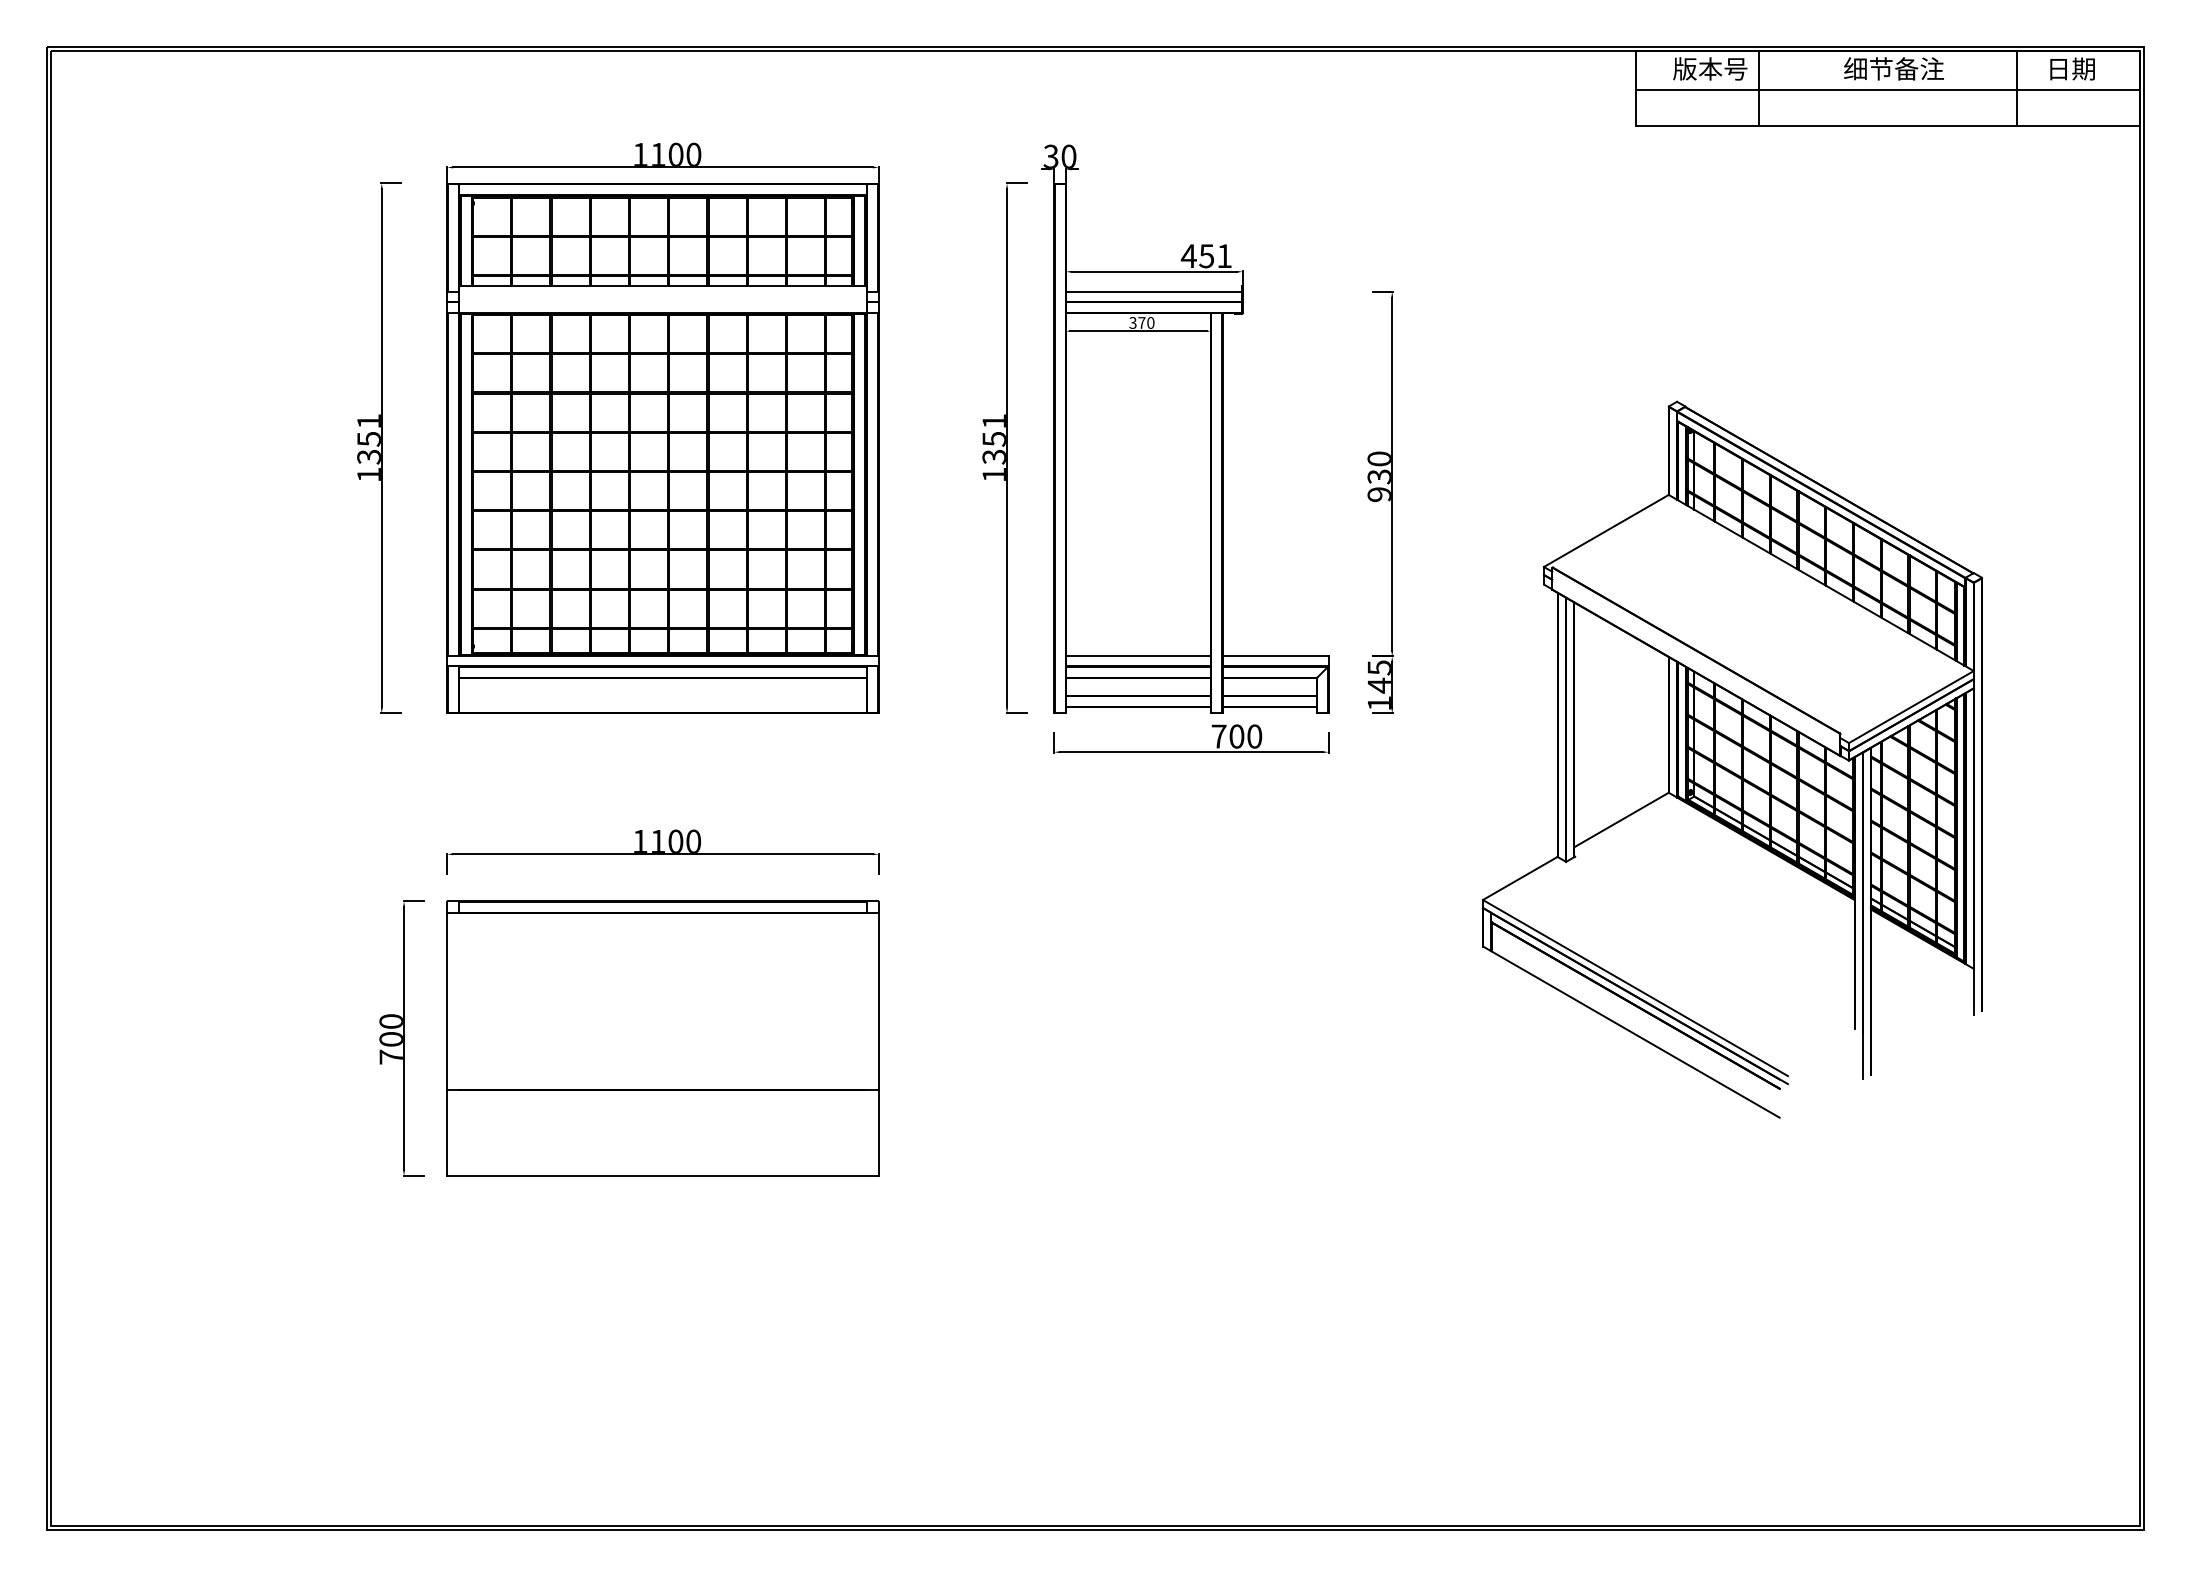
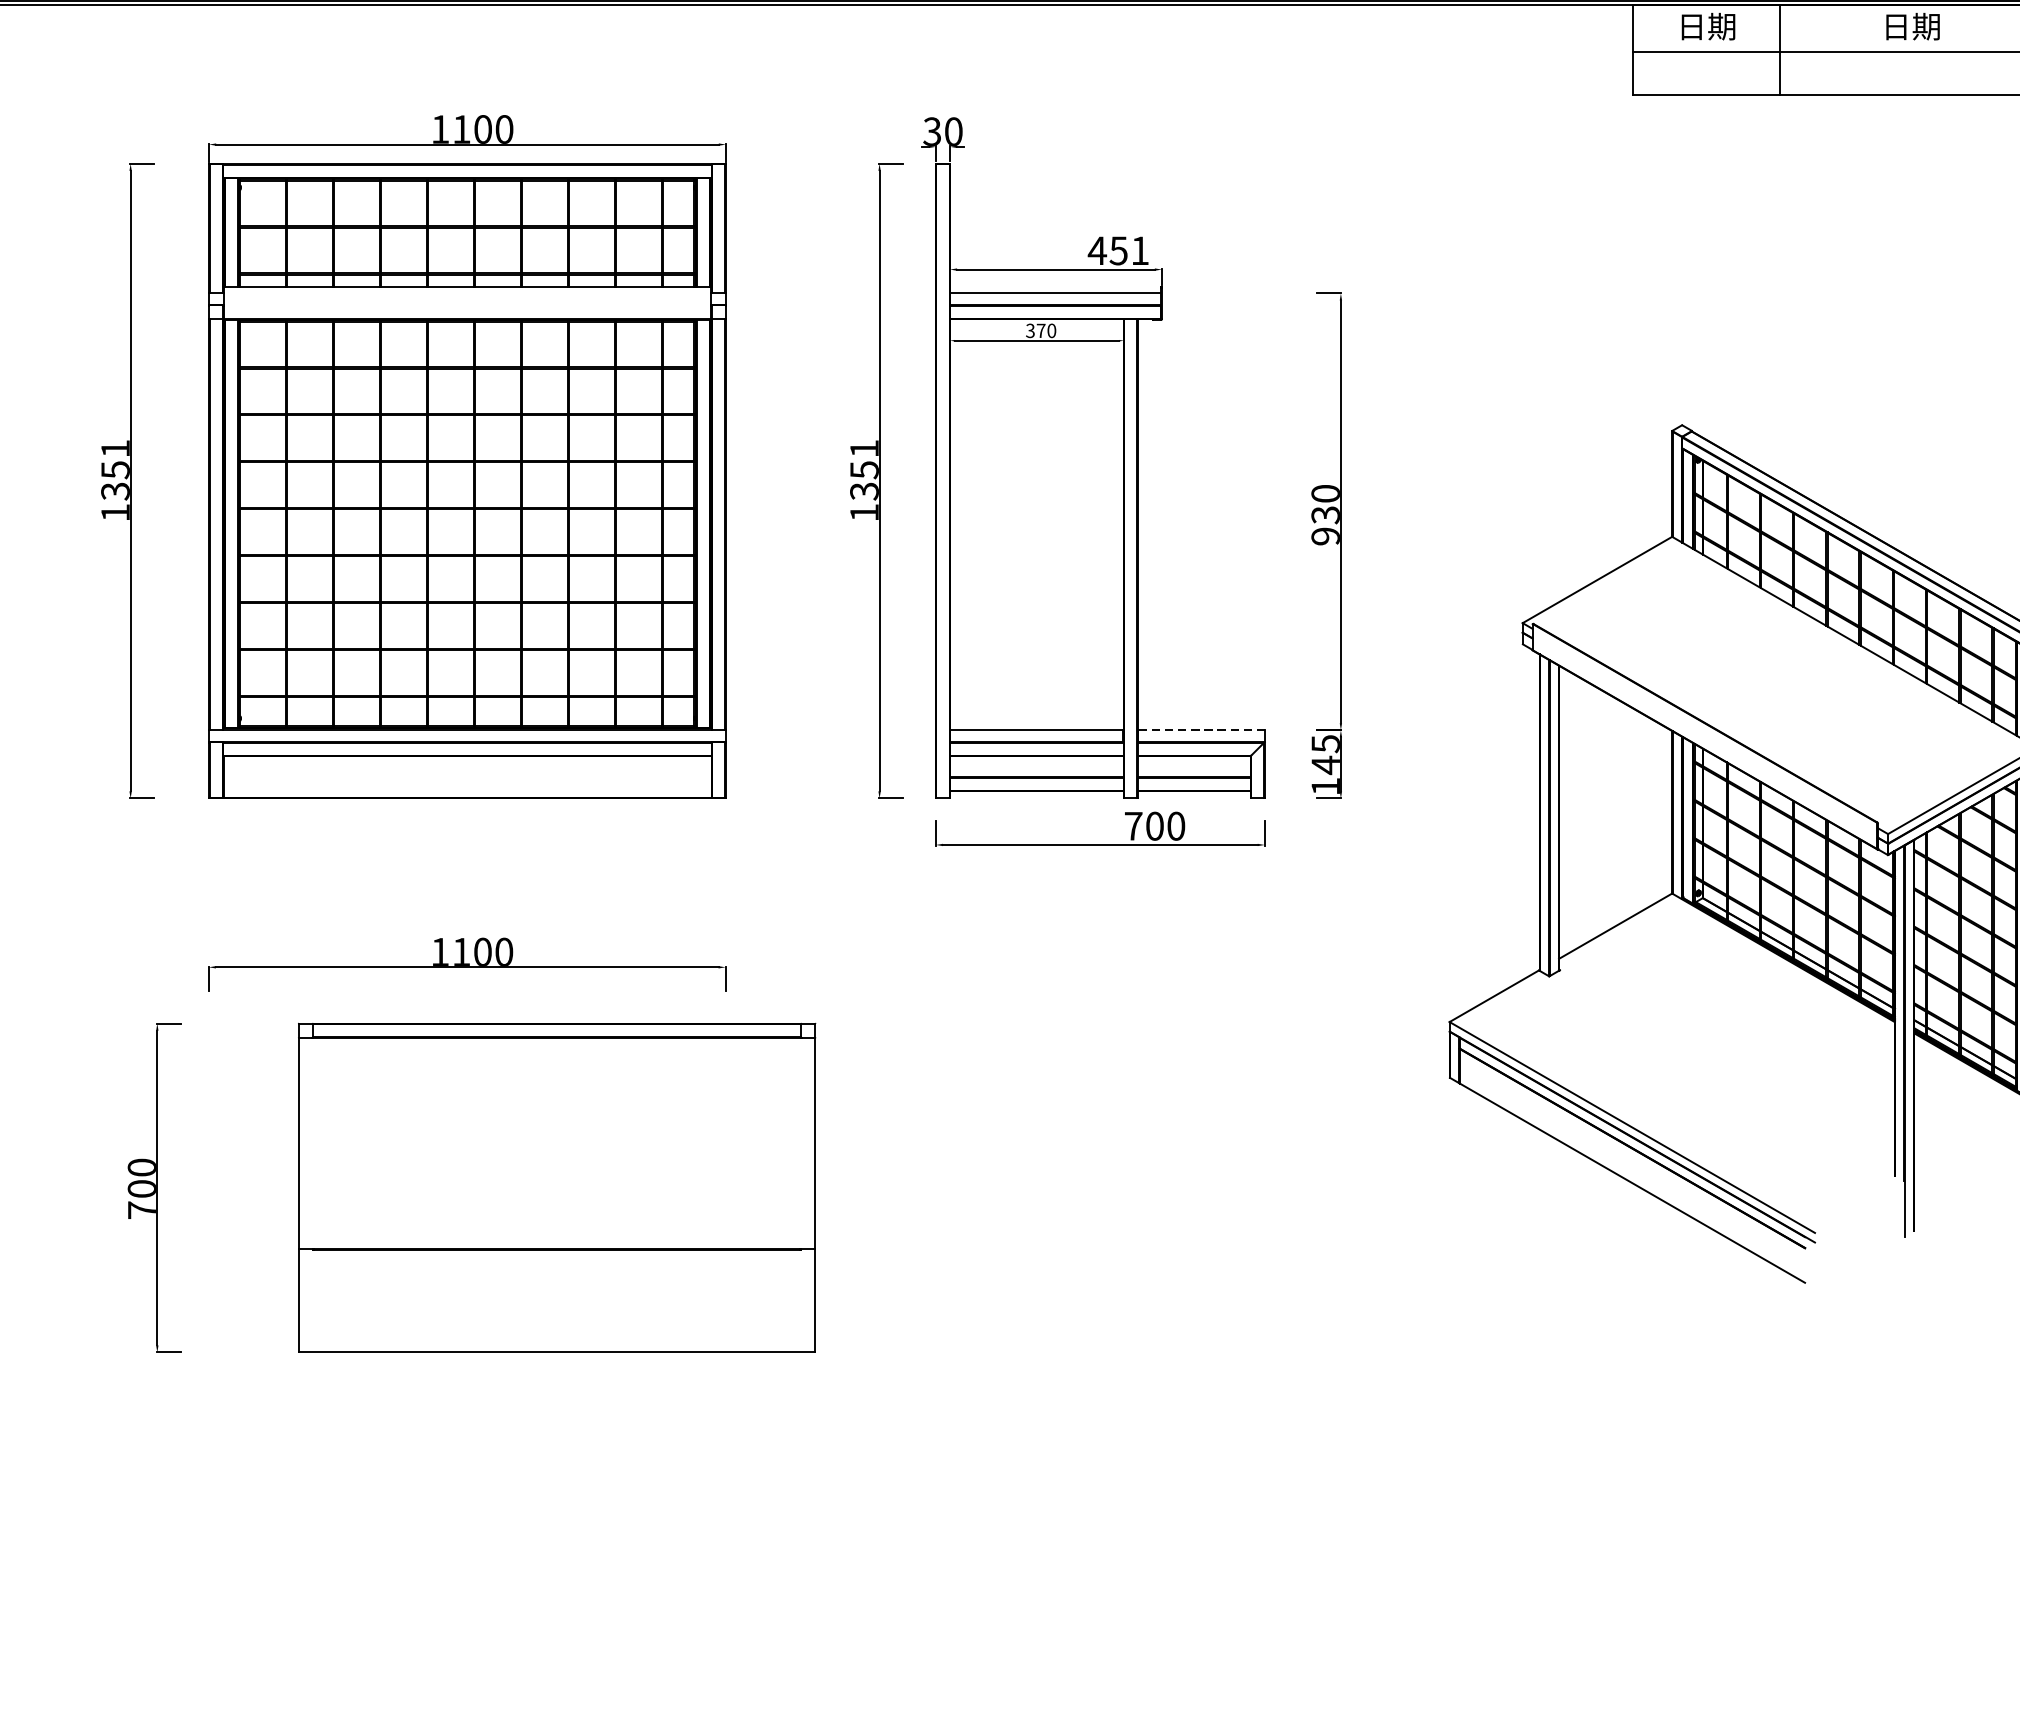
text: (1710, 68) -> (1722, 26), 版本号 -> 日期
text: (1893, 68) -> (1941, 26), 细节备注 -> 日期
line: (1275, 656) -> (1201, 730), solid -> dashed
part: (662, 1038) -> (556, 1187), moved

